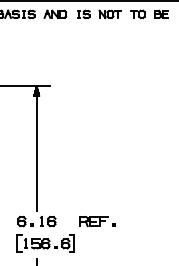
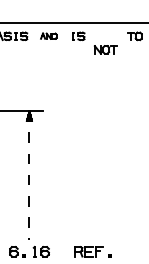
part: (55, 13) -> (48, 35), size x0.7
part: (109, 13) -> (105, 48), moved
line: (36, 149) -> (29, 176), solid -> dashed

